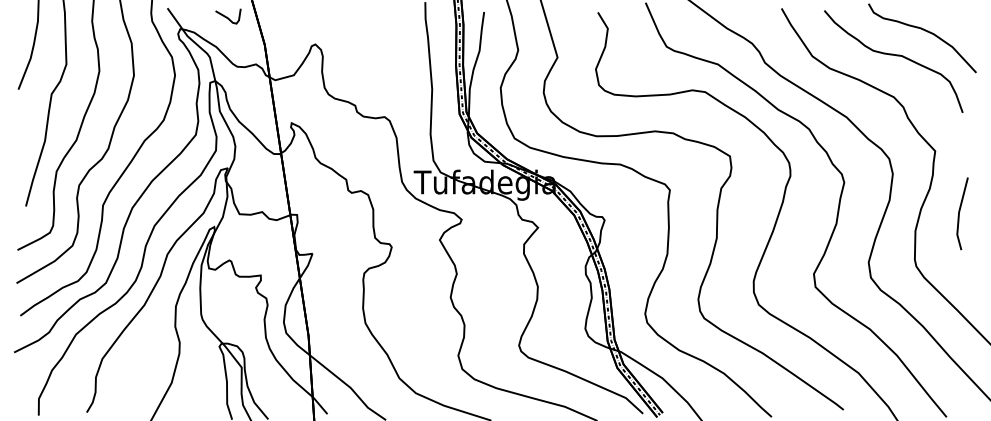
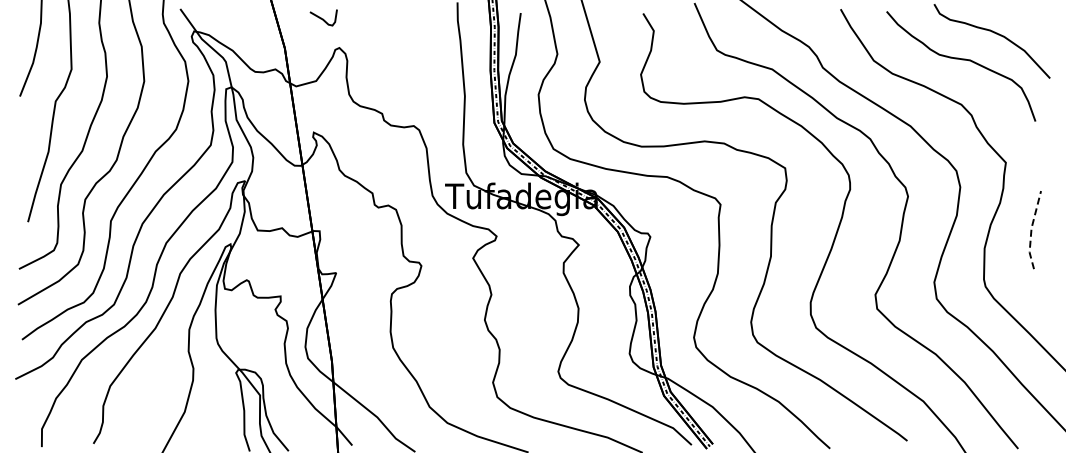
curve: (228, 17) -> (323, 18), moved
line: (959, 214) -> (1031, 230), solid -> dashed

